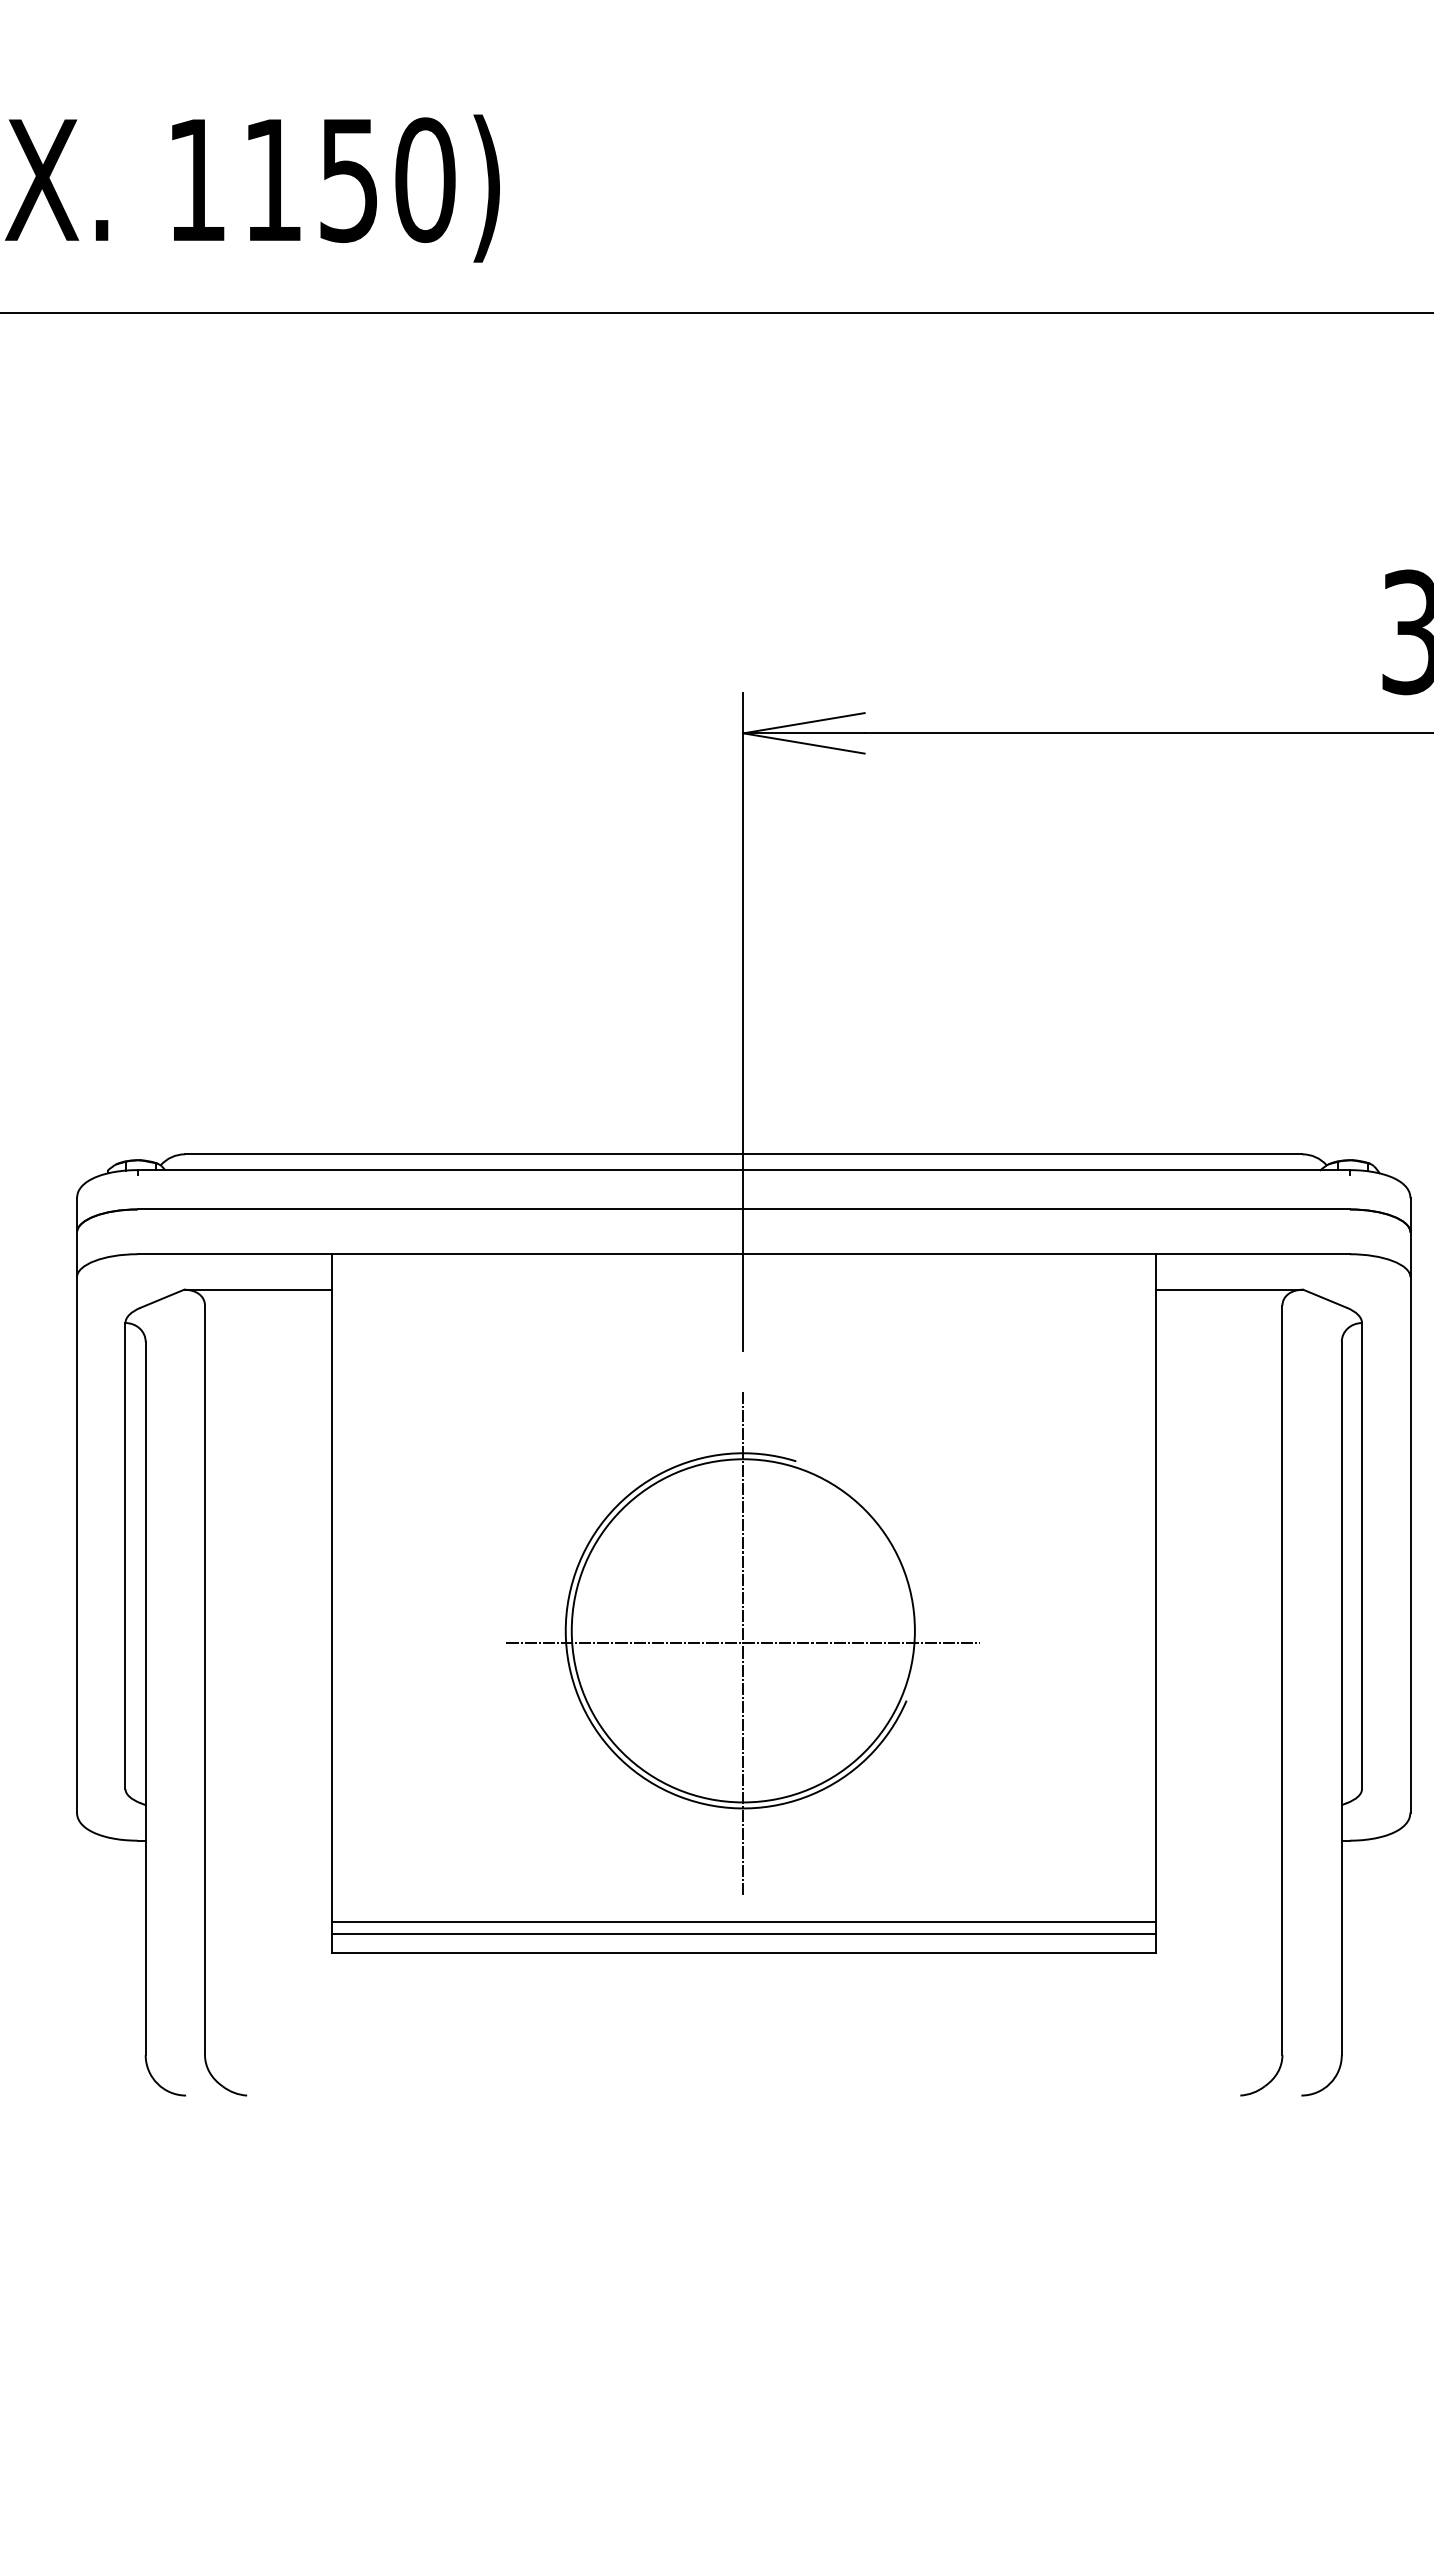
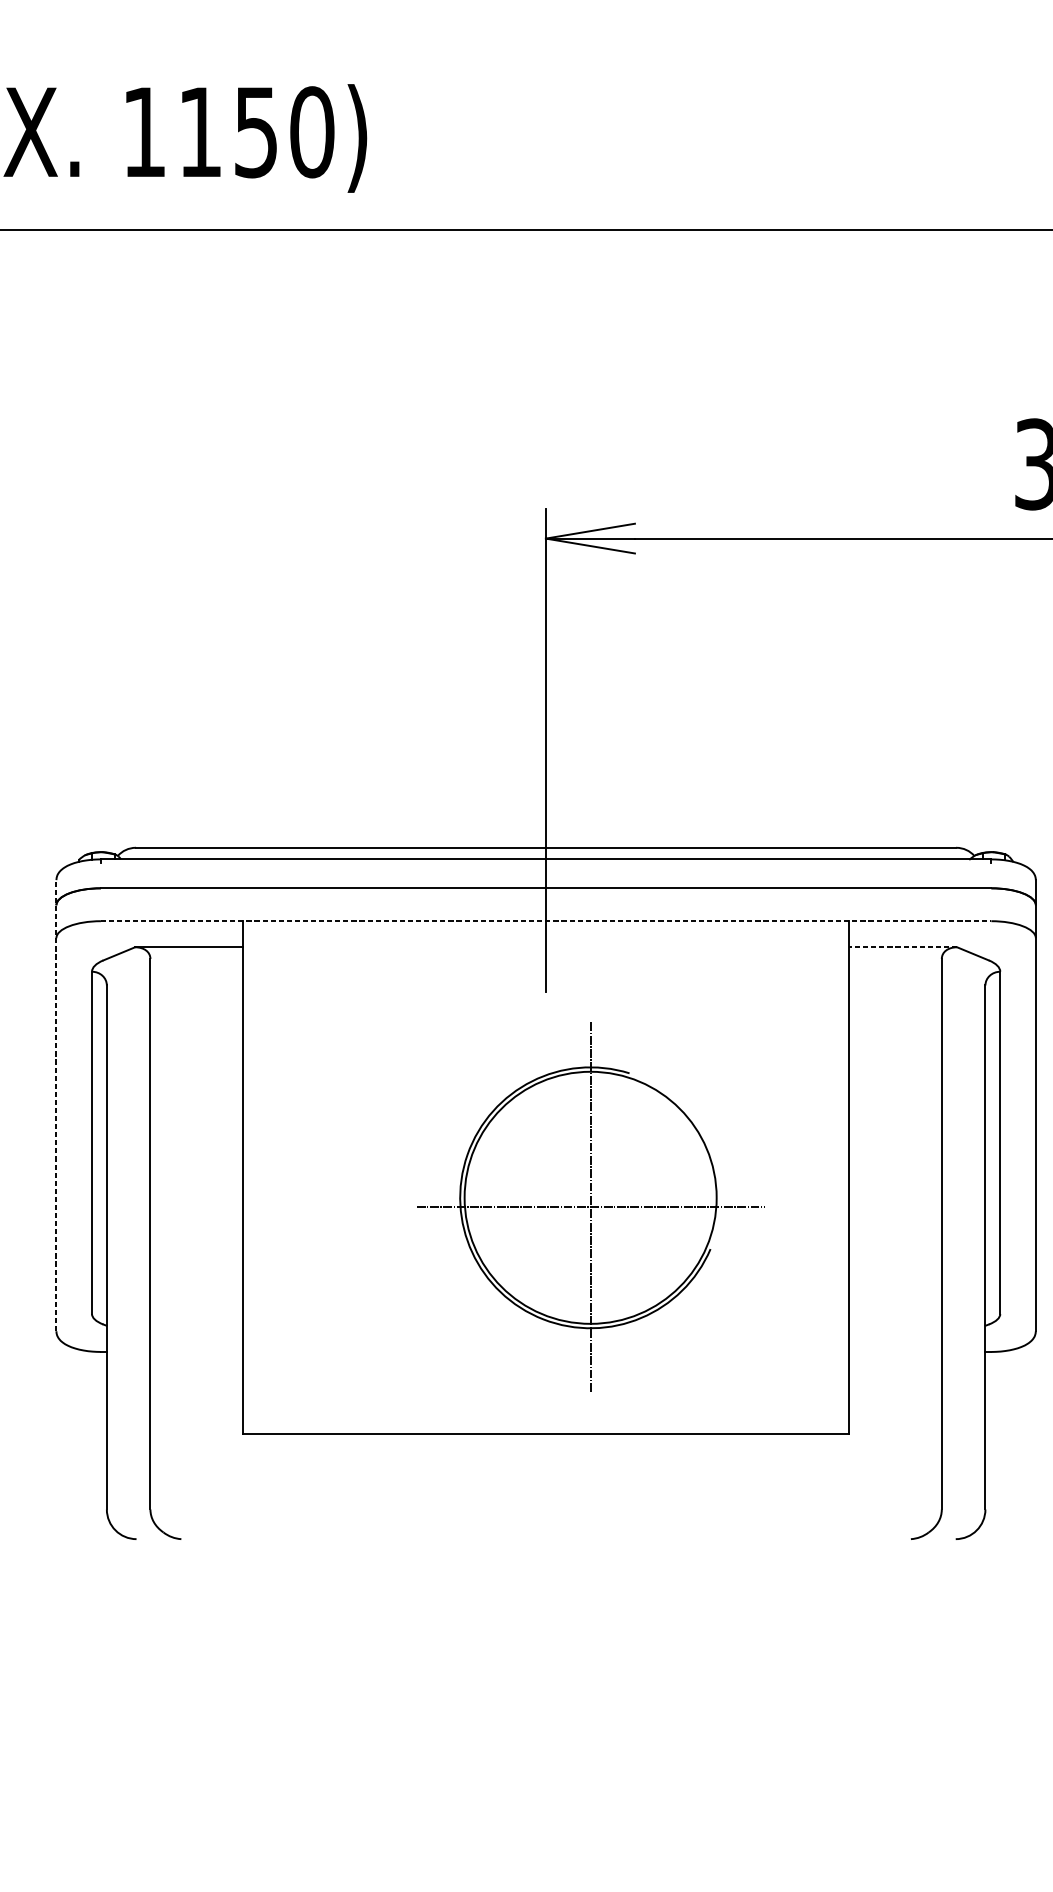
line: (744, 1254) -> (546, 921), solid -> dashed
line: (1229, 1289) -> (902, 947), solid -> dashed
line: (76, 1504) -> (56, 1105), solid -> dashed
part: (742, 1643) -> (590, 1207), moved
line: (743, 1921) -> (545, 1411), removed
line: (743, 1933) -> (545, 1420), removed

